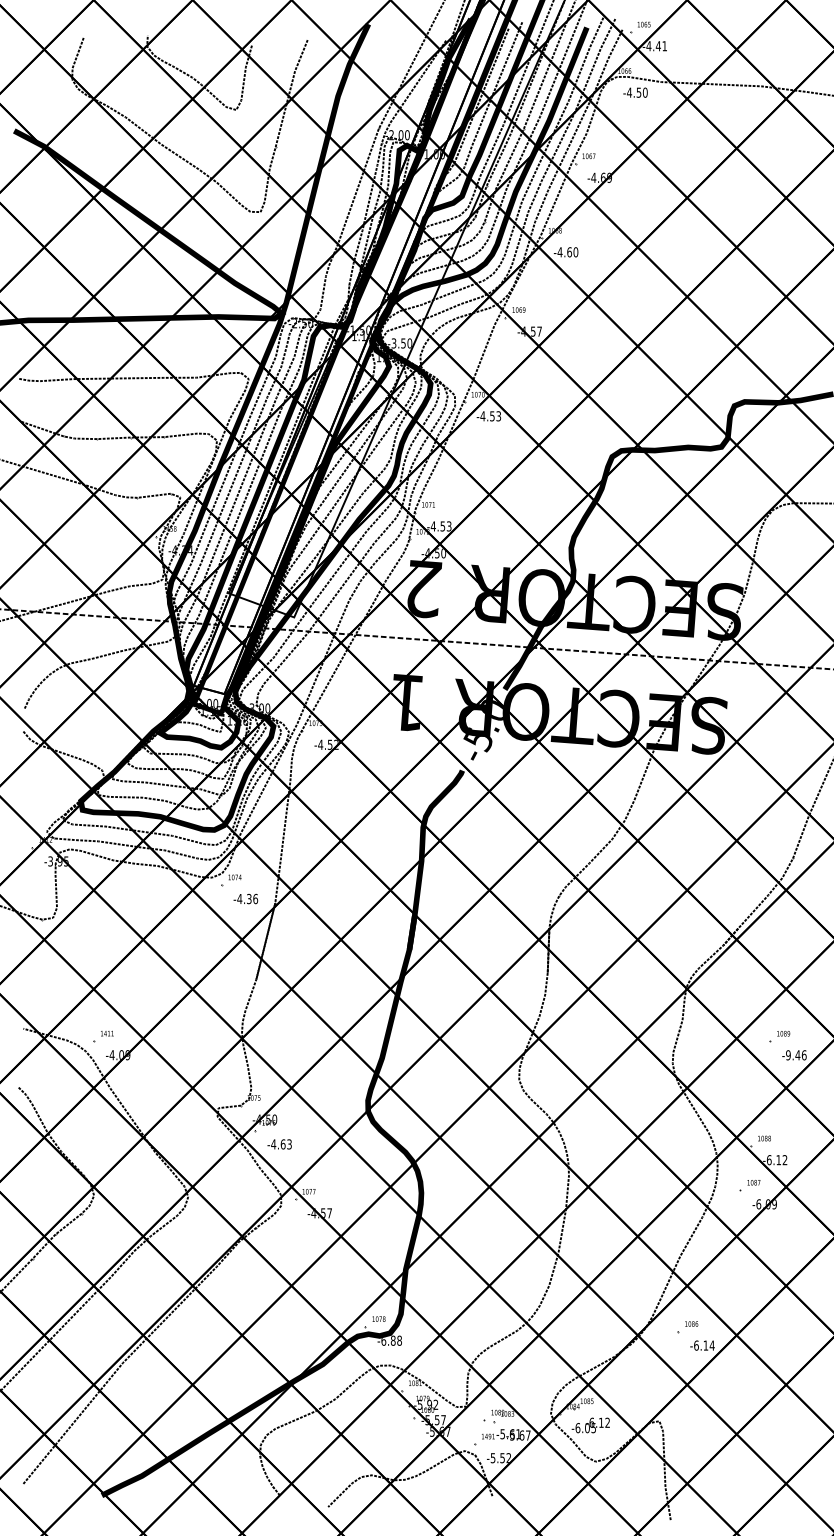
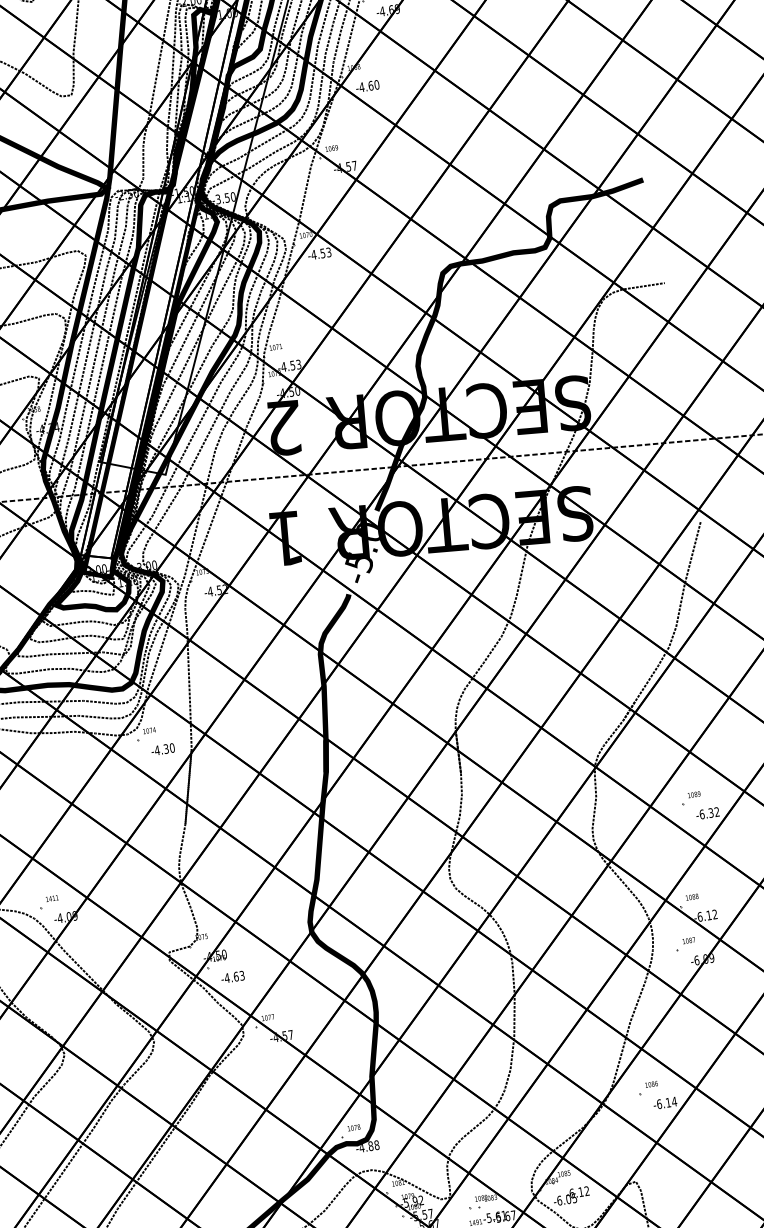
text: (255, 898) -> (172, 747), -4.36 -> -4.30
text: (796, 1055) -> (709, 813), -9.46 -> -6.32
text: (383, 1341) -> (361, 1148), -6.88 -> -4.88

